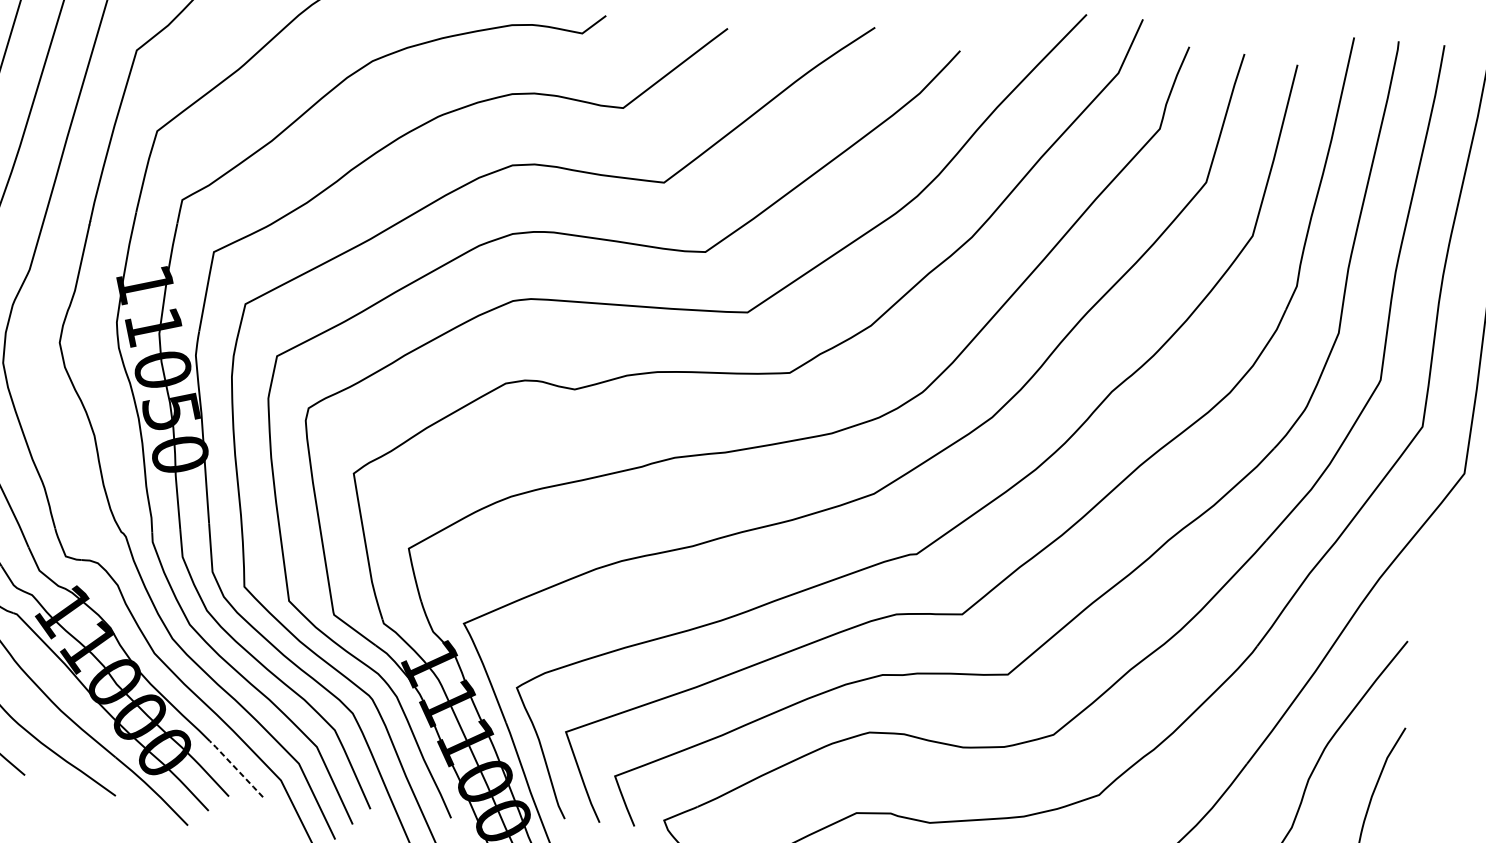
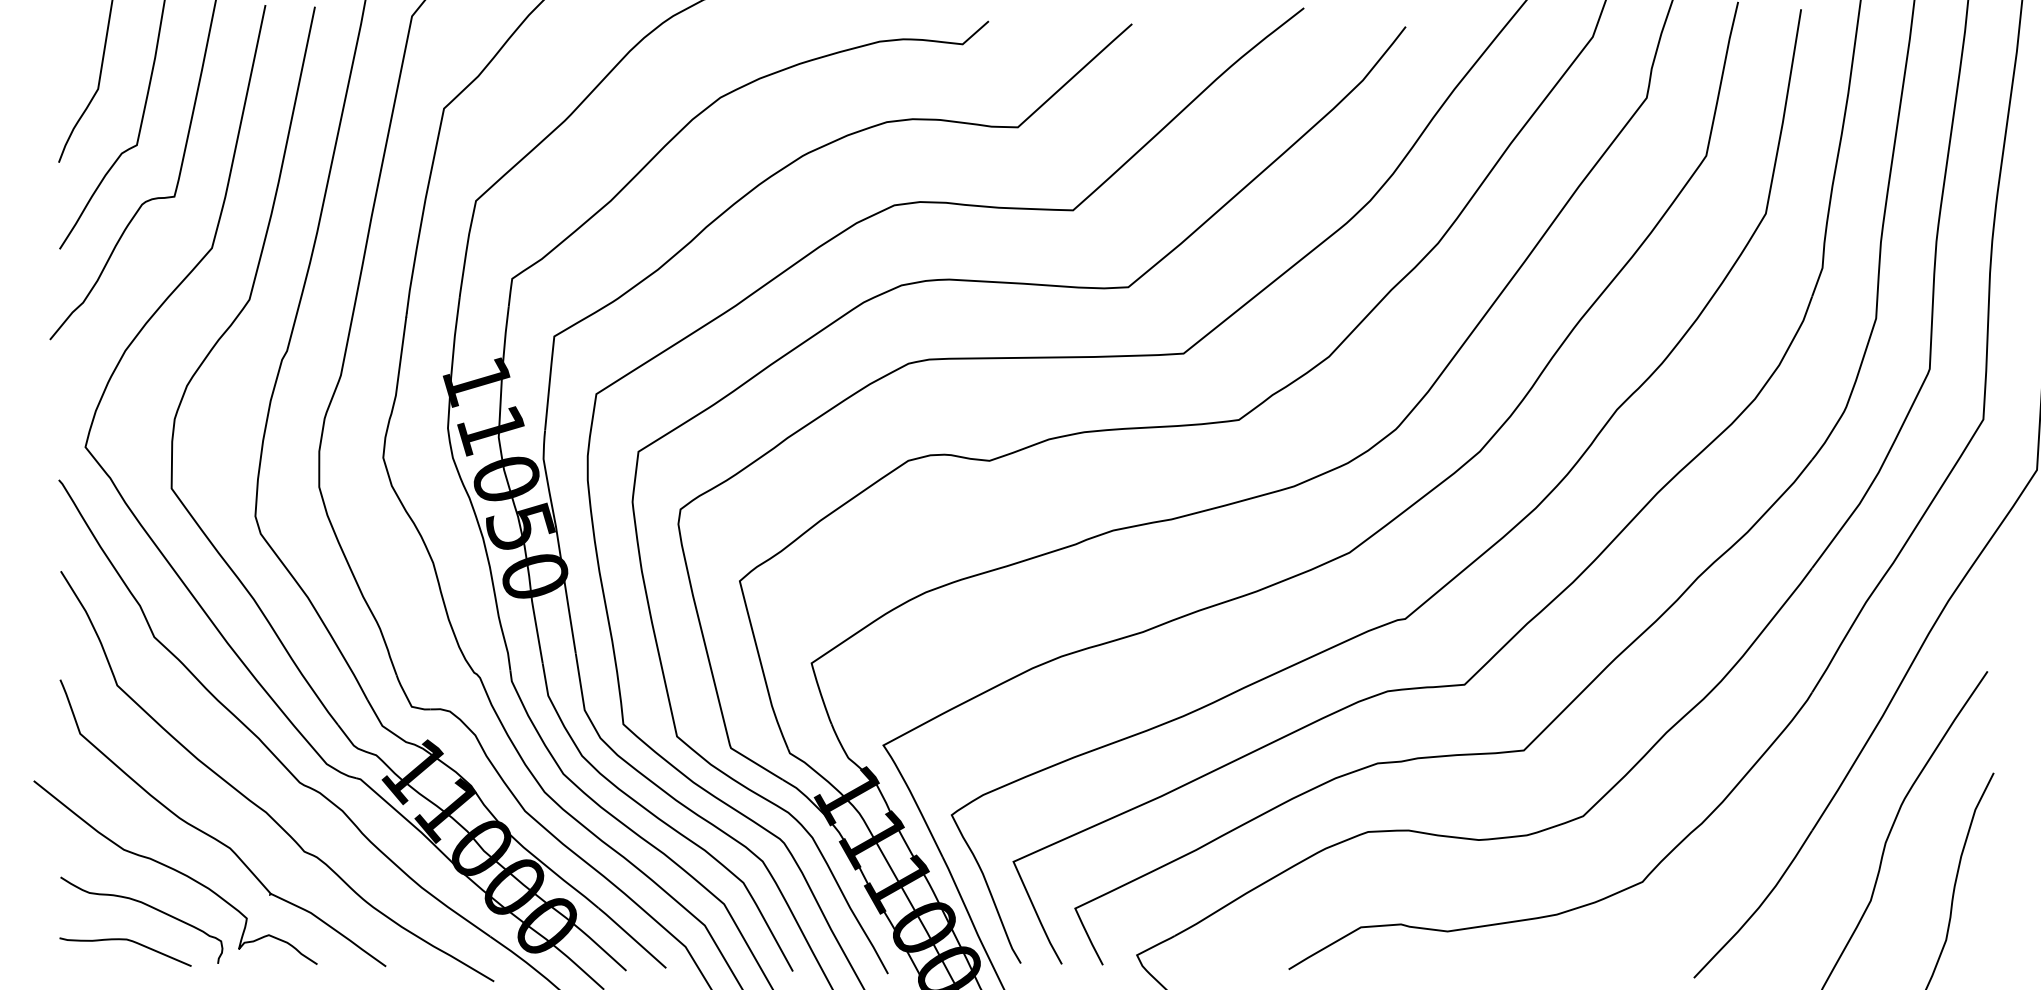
line: (236, 769) -> (632, 938), dashed -> solid

